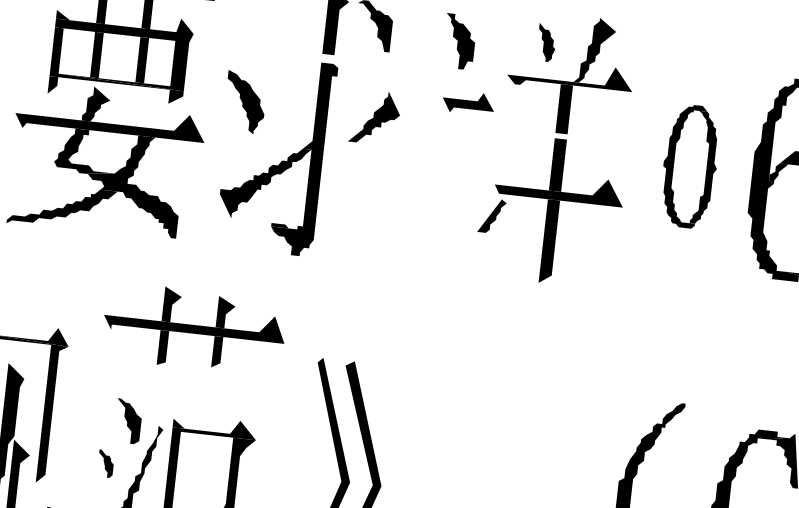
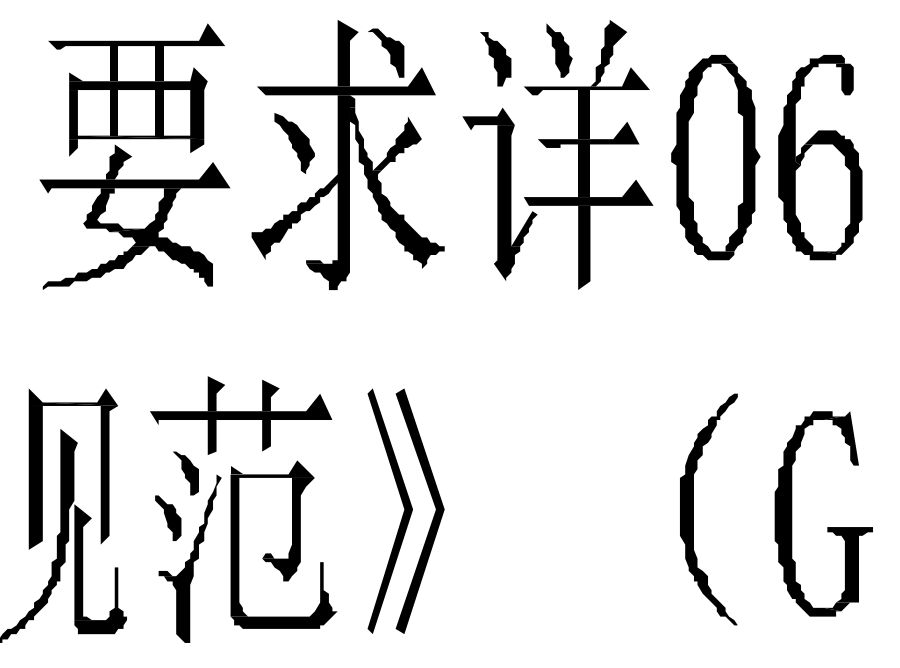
part: (459, 42) -> (495, 59), moved
part: (546, 42) -> (559, 50), size x1.43
fill: (330, 49) -> (345, 81), added
part: (245, 102) -> (294, 143), moved
fill: (566, 129) -> (588, 134), added
fill: (369, 161) -> (396, 188), added
part: (689, 166) -> (715, 157), size x1.67
fill: (476, 188) -> (506, 203), added
part: (194, 329) -> (241, 415), moved
part: (106, 463) -> (168, 517), size x1.67

